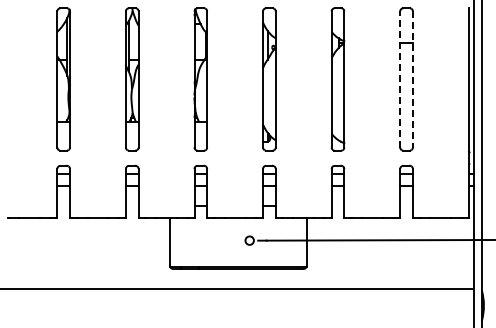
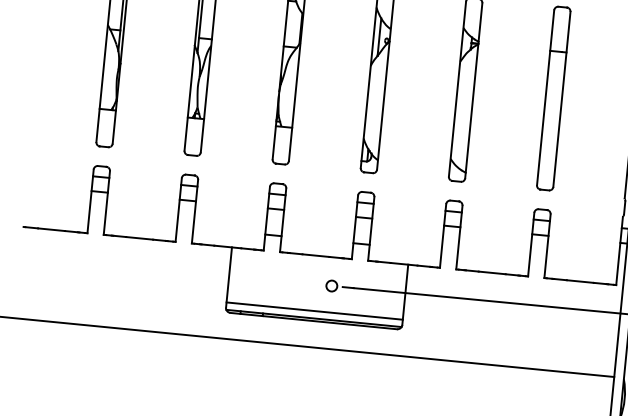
line: (400, 78) -> (546, 96), dashed -> solid
line: (412, 79) -> (561, 99), dashed -> solid
line: (237, 261) -> (313, 311), added

